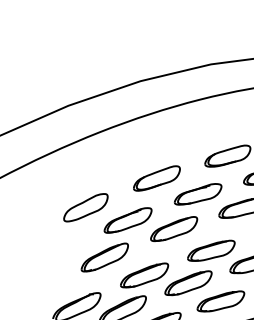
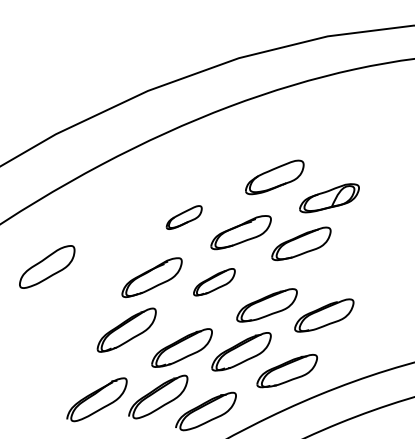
part: (157, 178) -> (184, 217), size x0.6
part: (86, 207) -> (47, 266), moved
part: (174, 229) -> (214, 282), size x0.7

